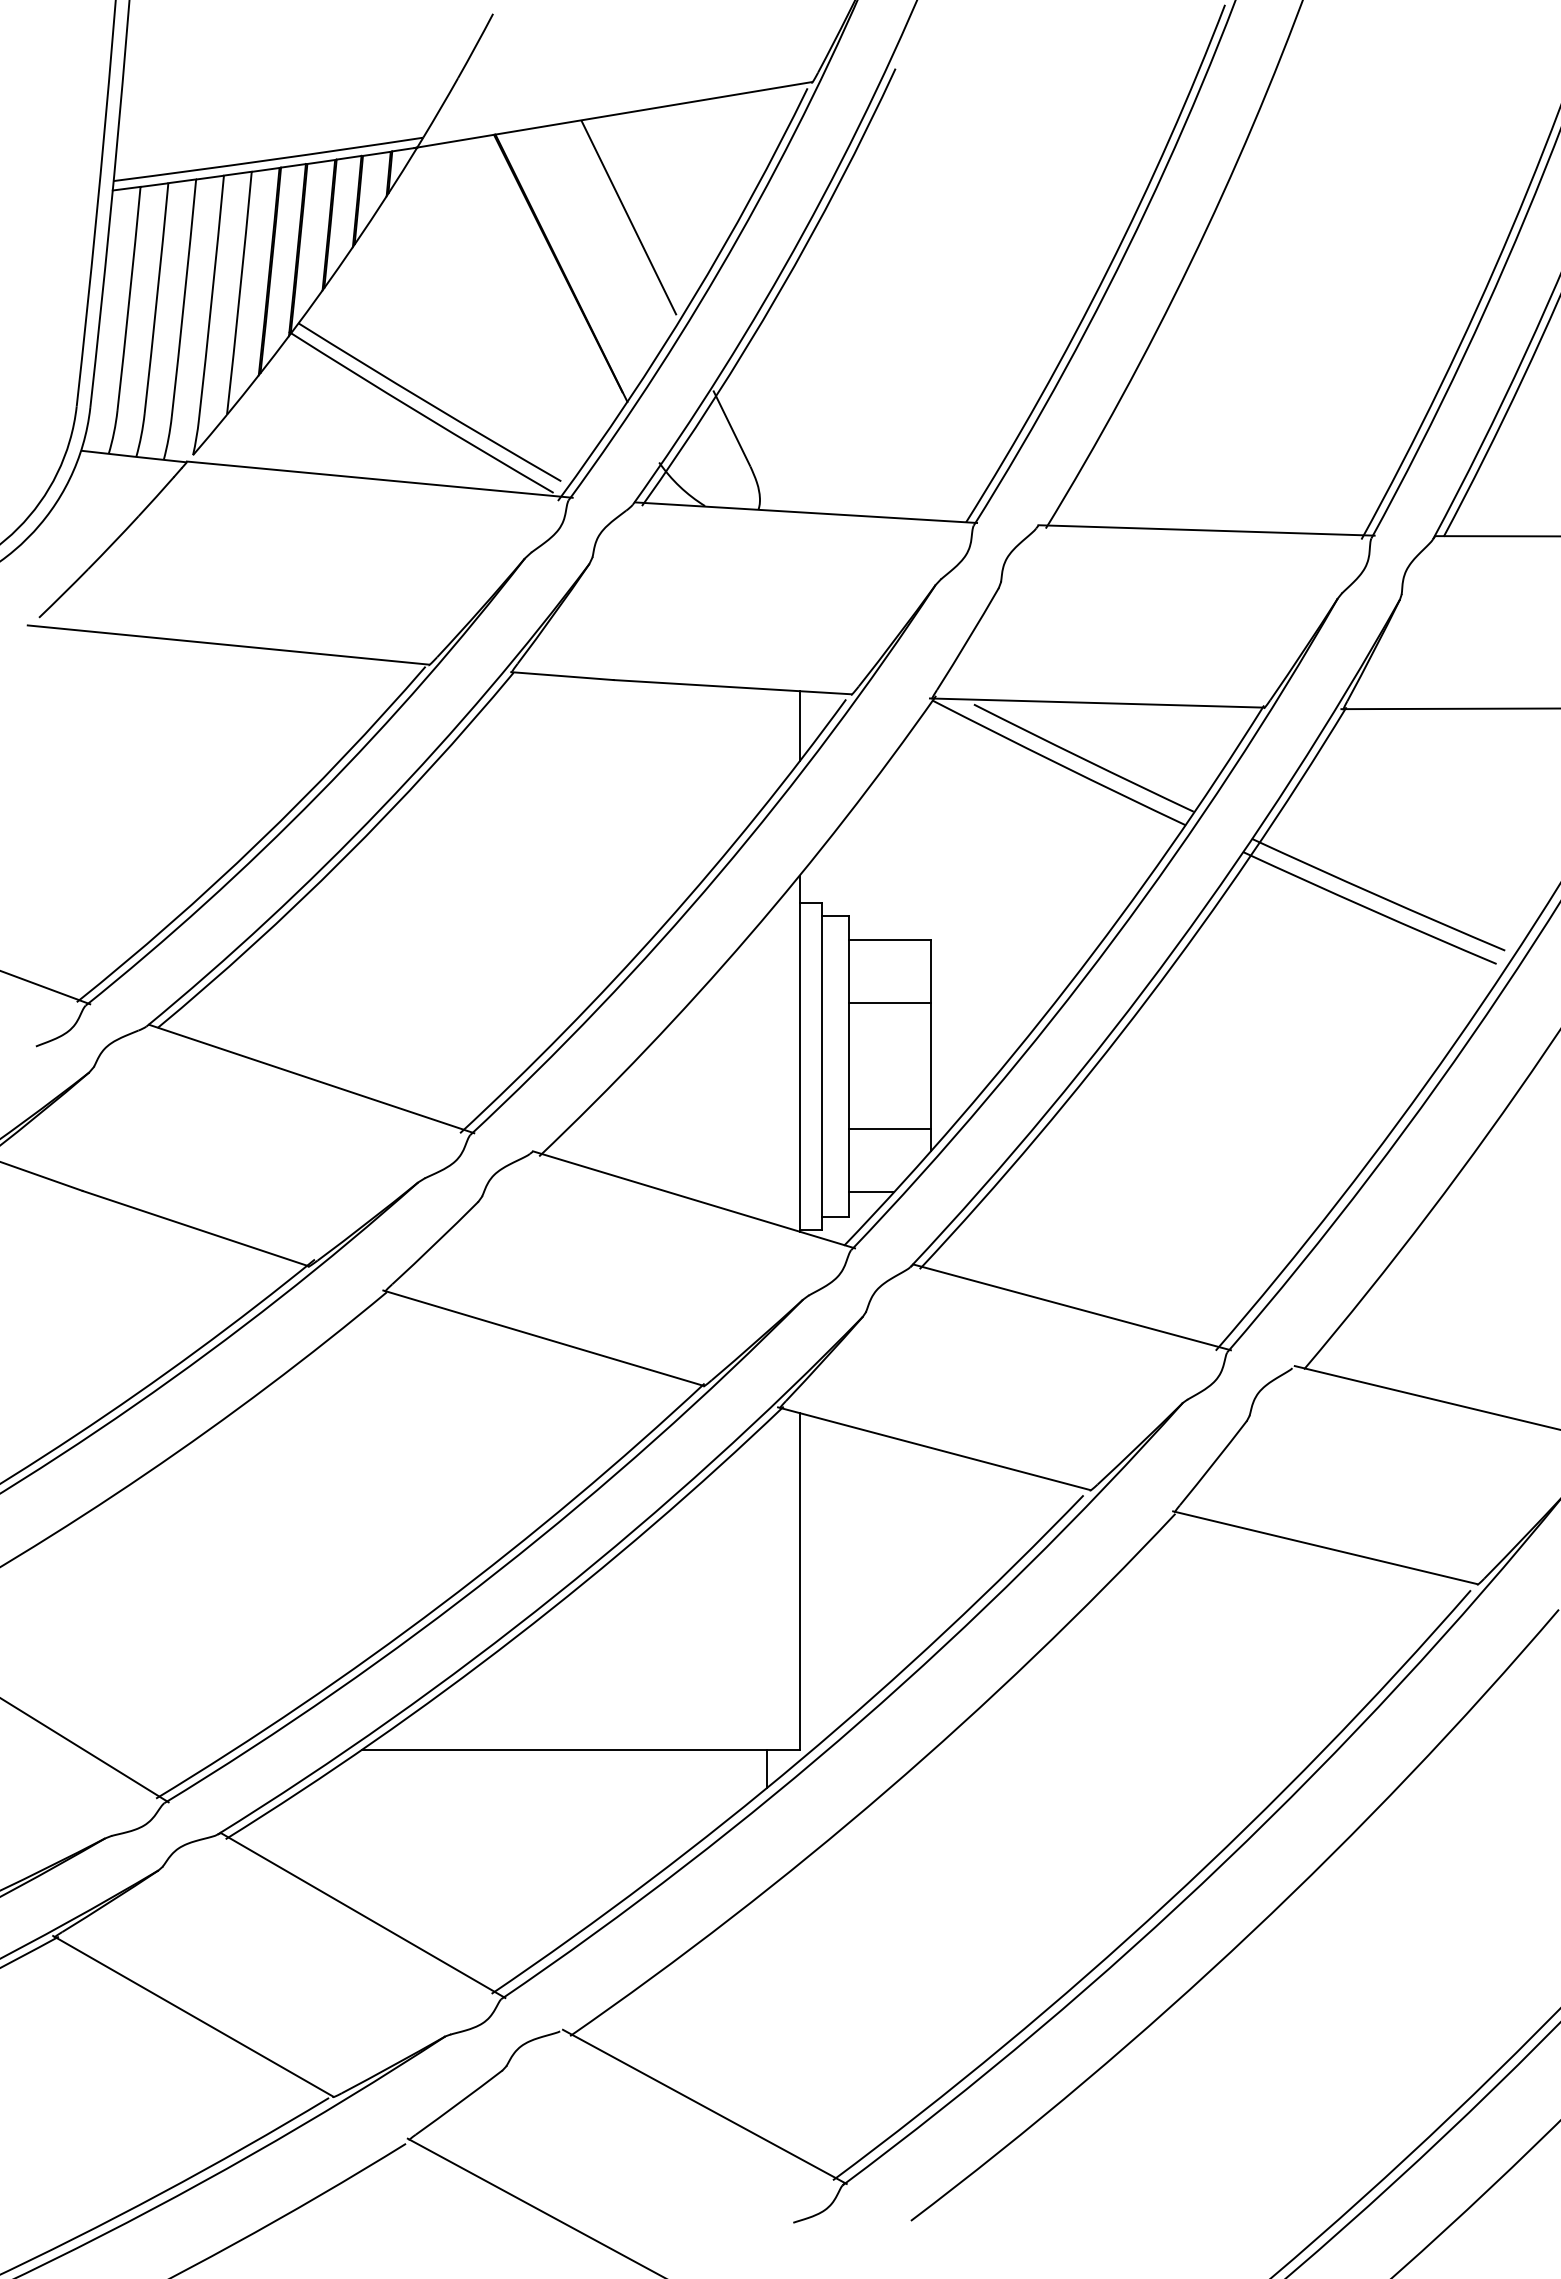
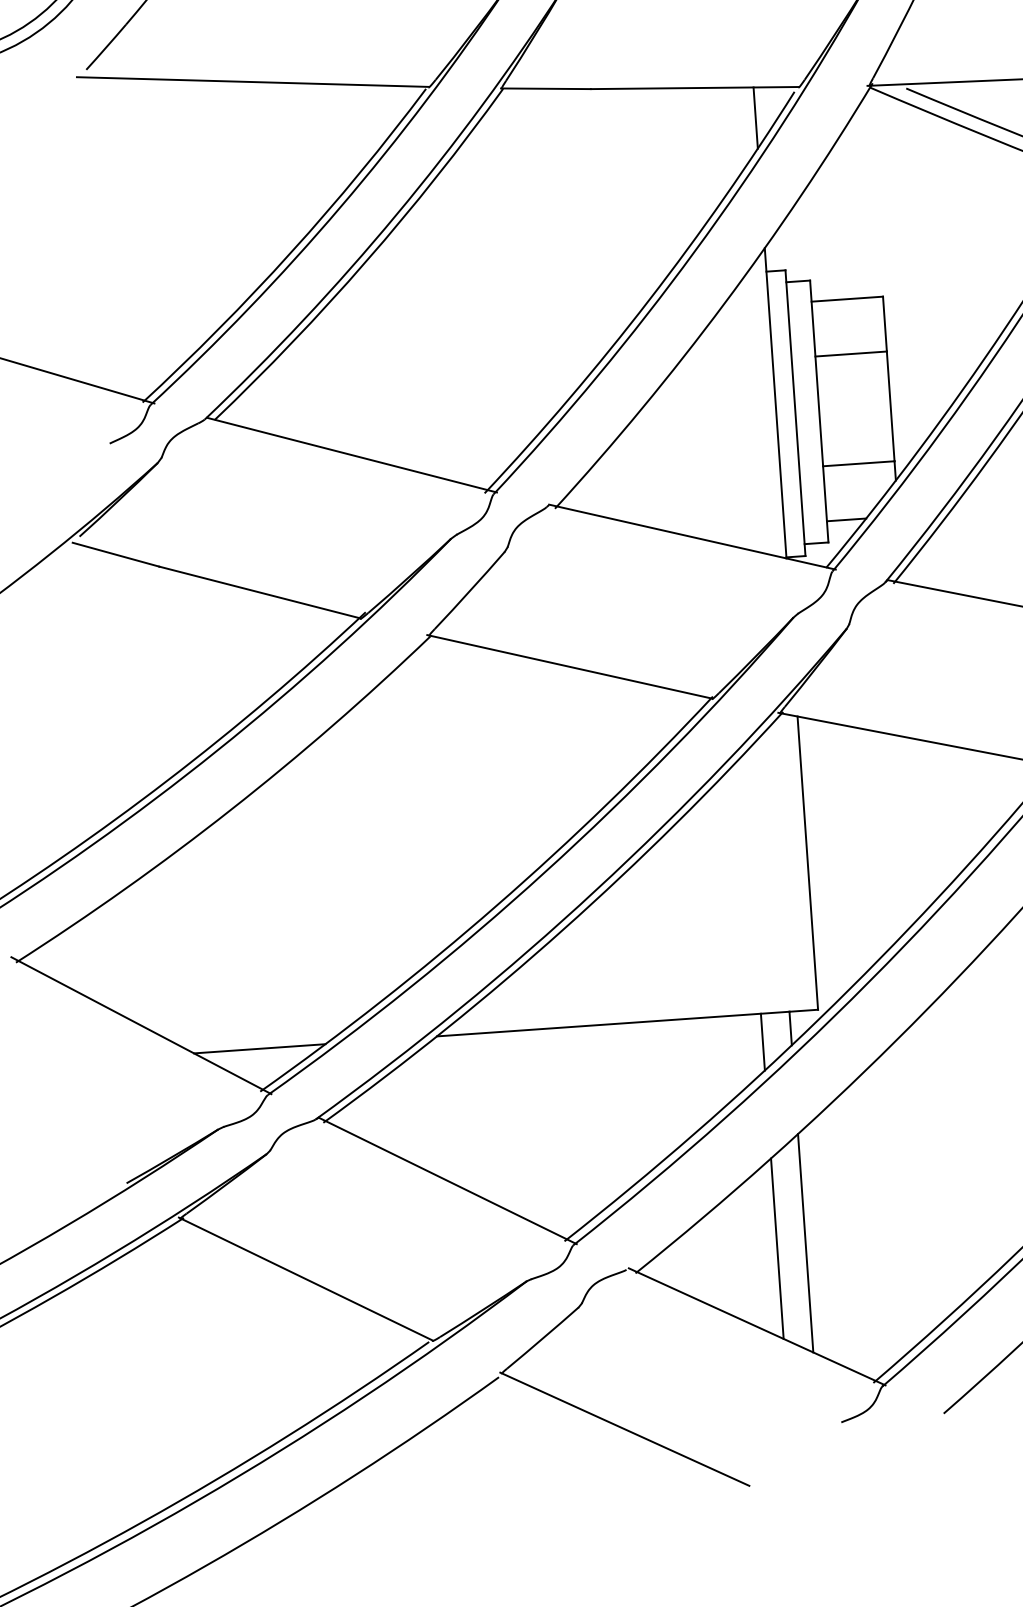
line: (158, 1749) -> (259, 1048), added
line: (734, 1781) -> (763, 1041), added
line: (766, 2015) -> (805, 1243), added
line: (734, 2018) -> (777, 1248), added

